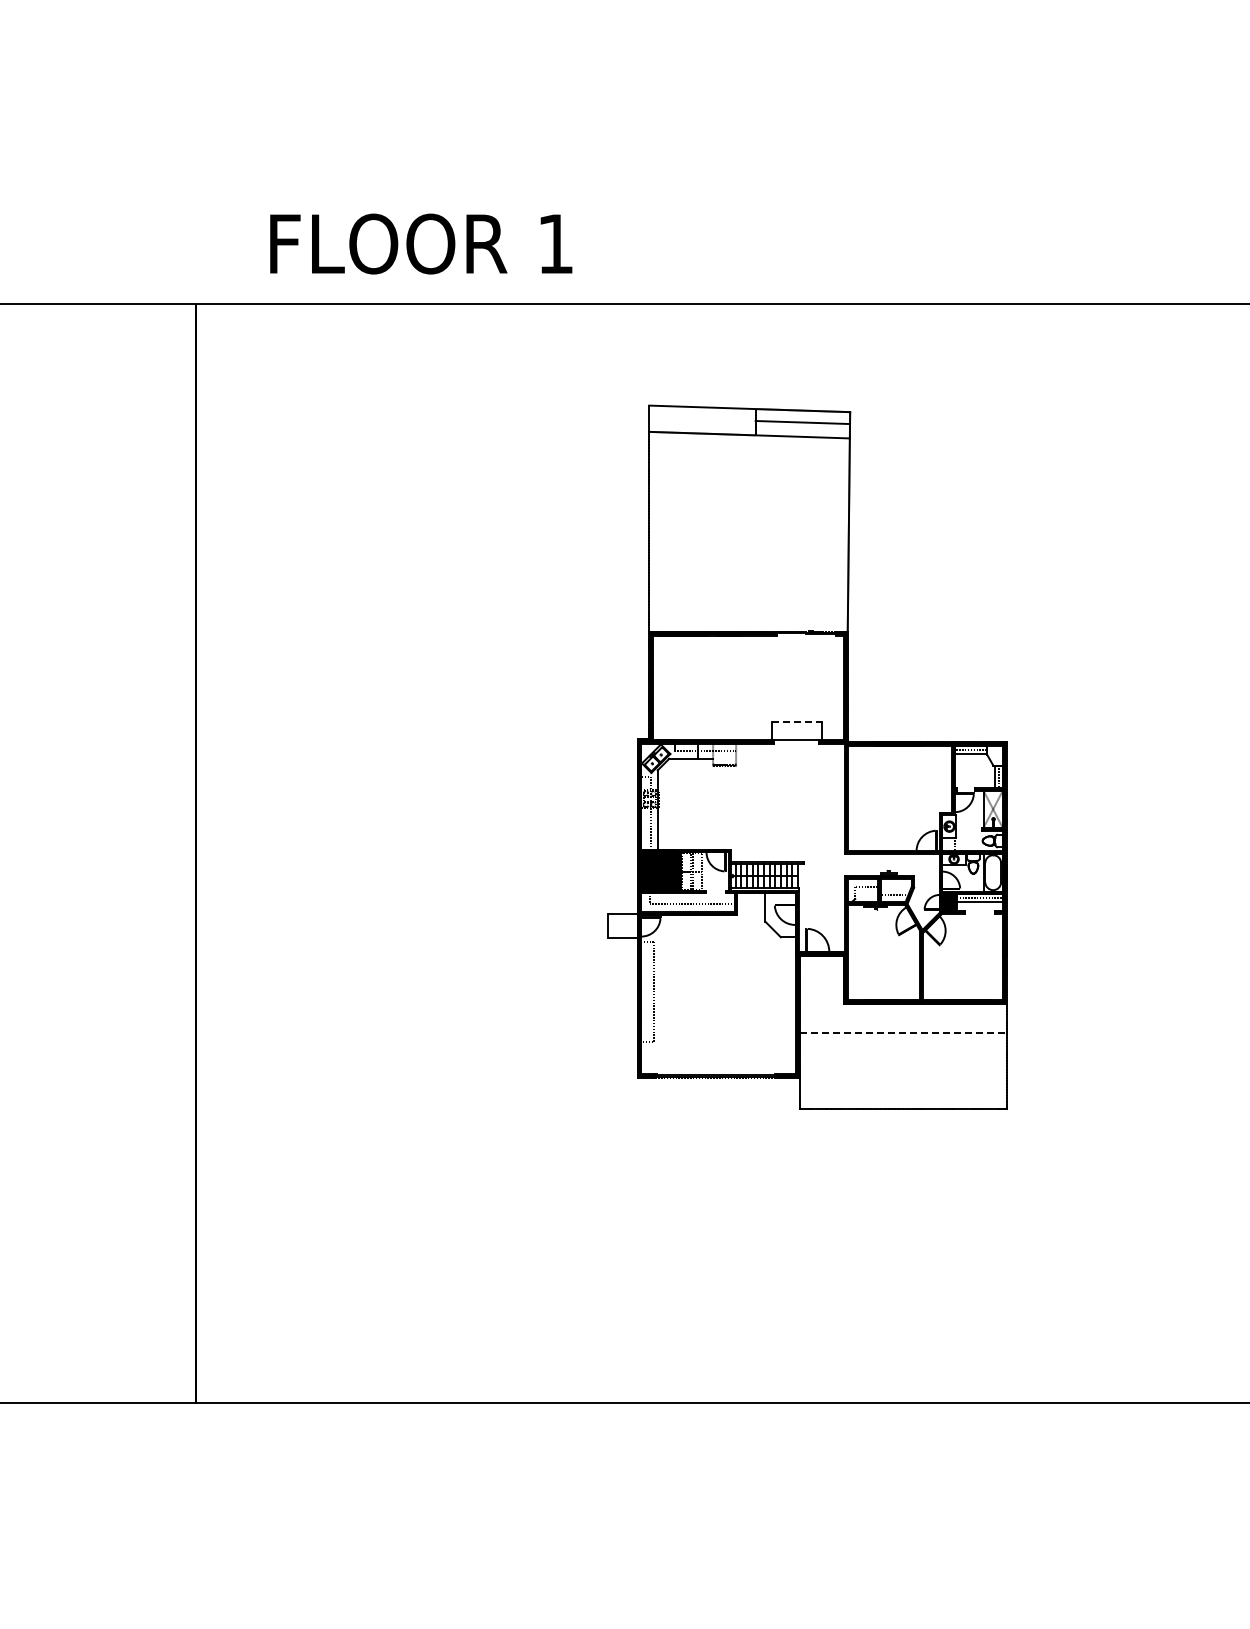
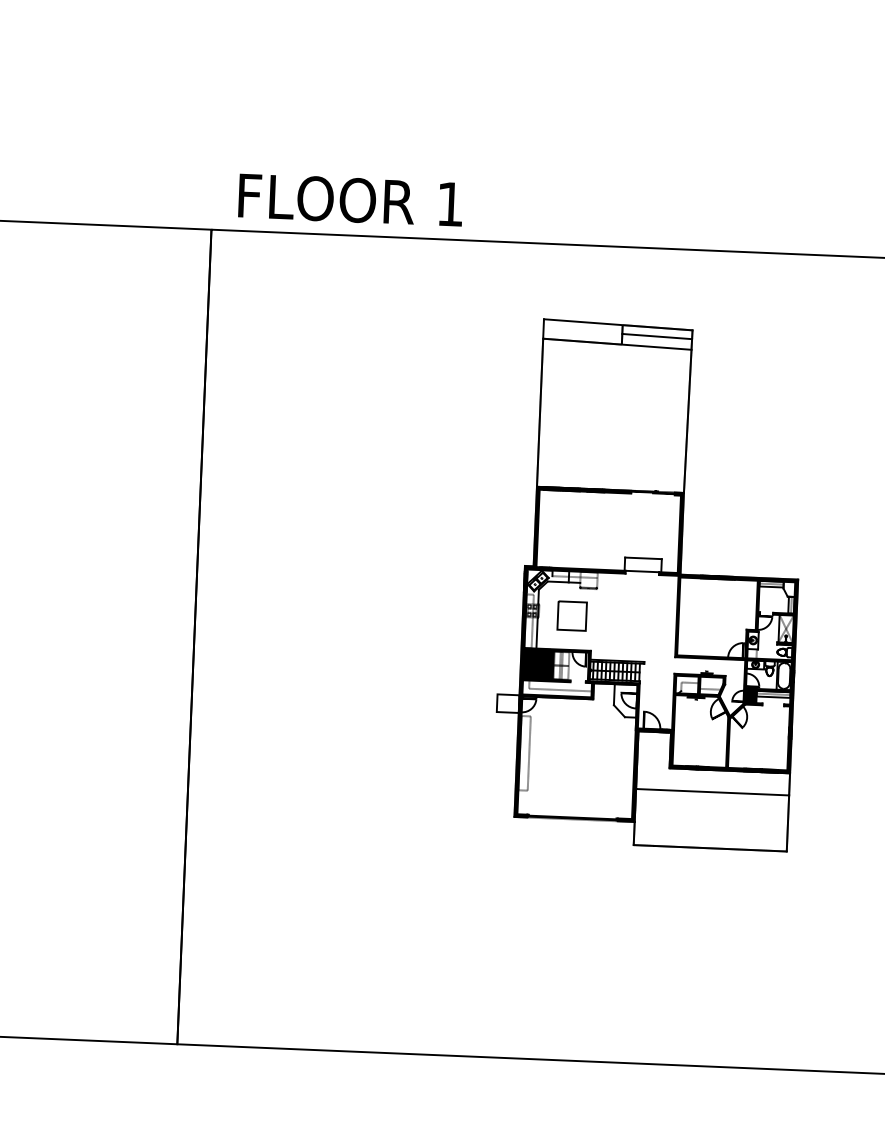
text: (421, 243) -> (351, 199), moved
line: (796, 722) -> (643, 558), dashed -> solid
part: (703, 803) -> (571, 615), added
line: (903, 1033) -> (712, 792), dashed -> solid

